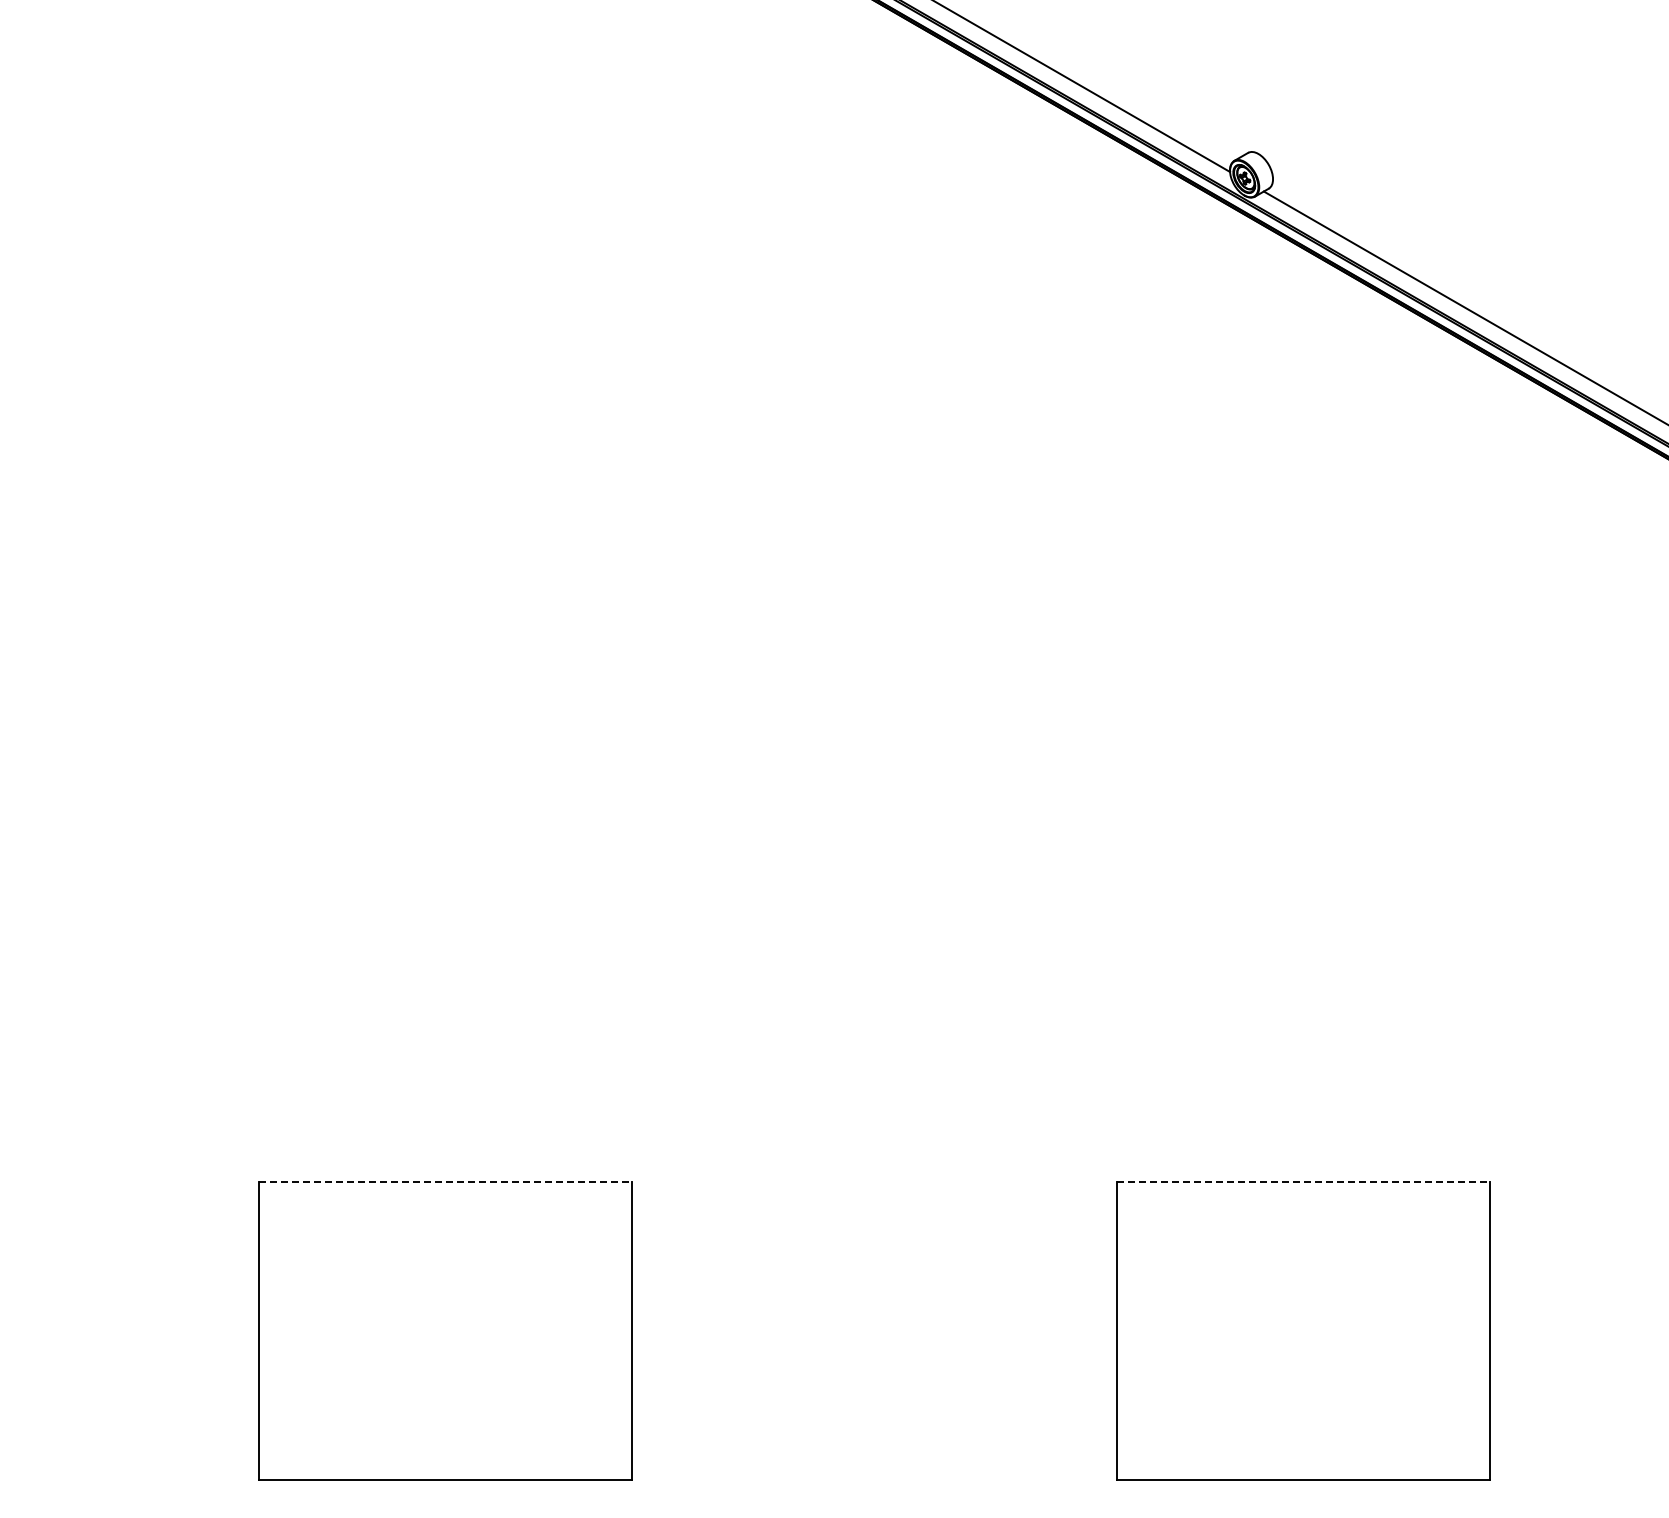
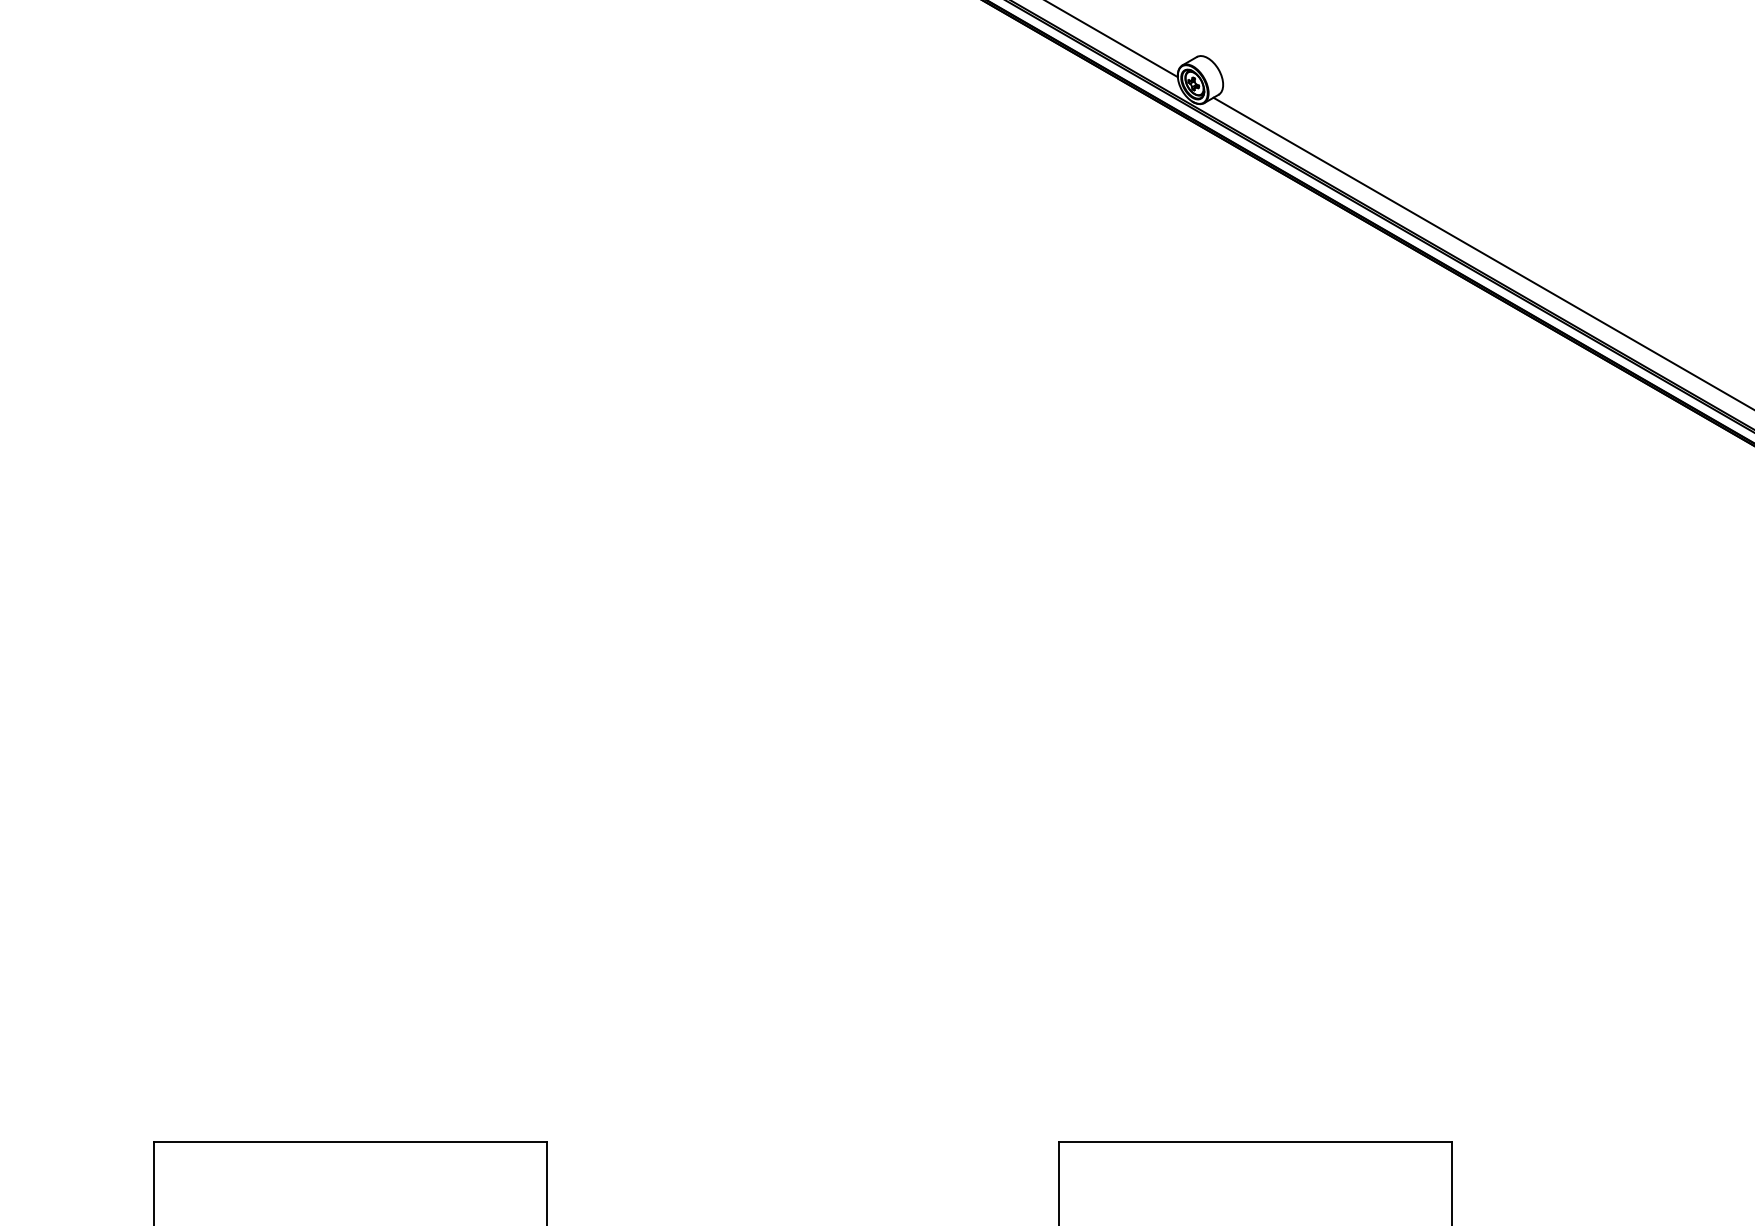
line: (446, 1182) -> (351, 1142), dashed -> solid
line: (1304, 1182) -> (1256, 1142), dashed -> solid

